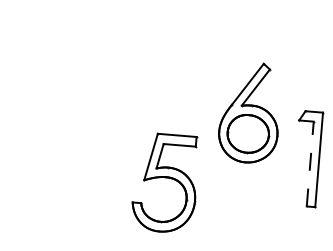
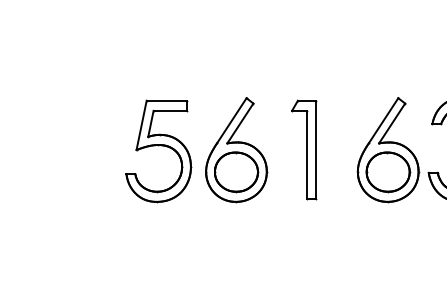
part: (250, 113) -> (236, 150), moved
line: (310, 163) -> (307, 154), dashed -> solid
part: (165, 183) -> (158, 151), moved

